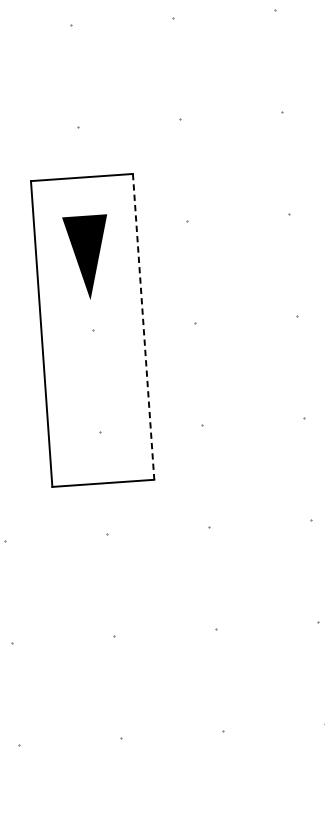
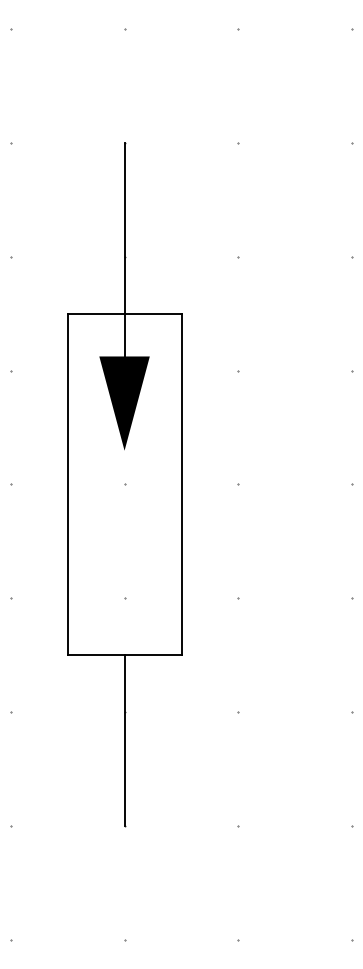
line: (78, 126) -> (124, 256), added
line: (143, 326) -> (181, 484), dashed -> solid
line: (108, 559) -> (124, 740), added

